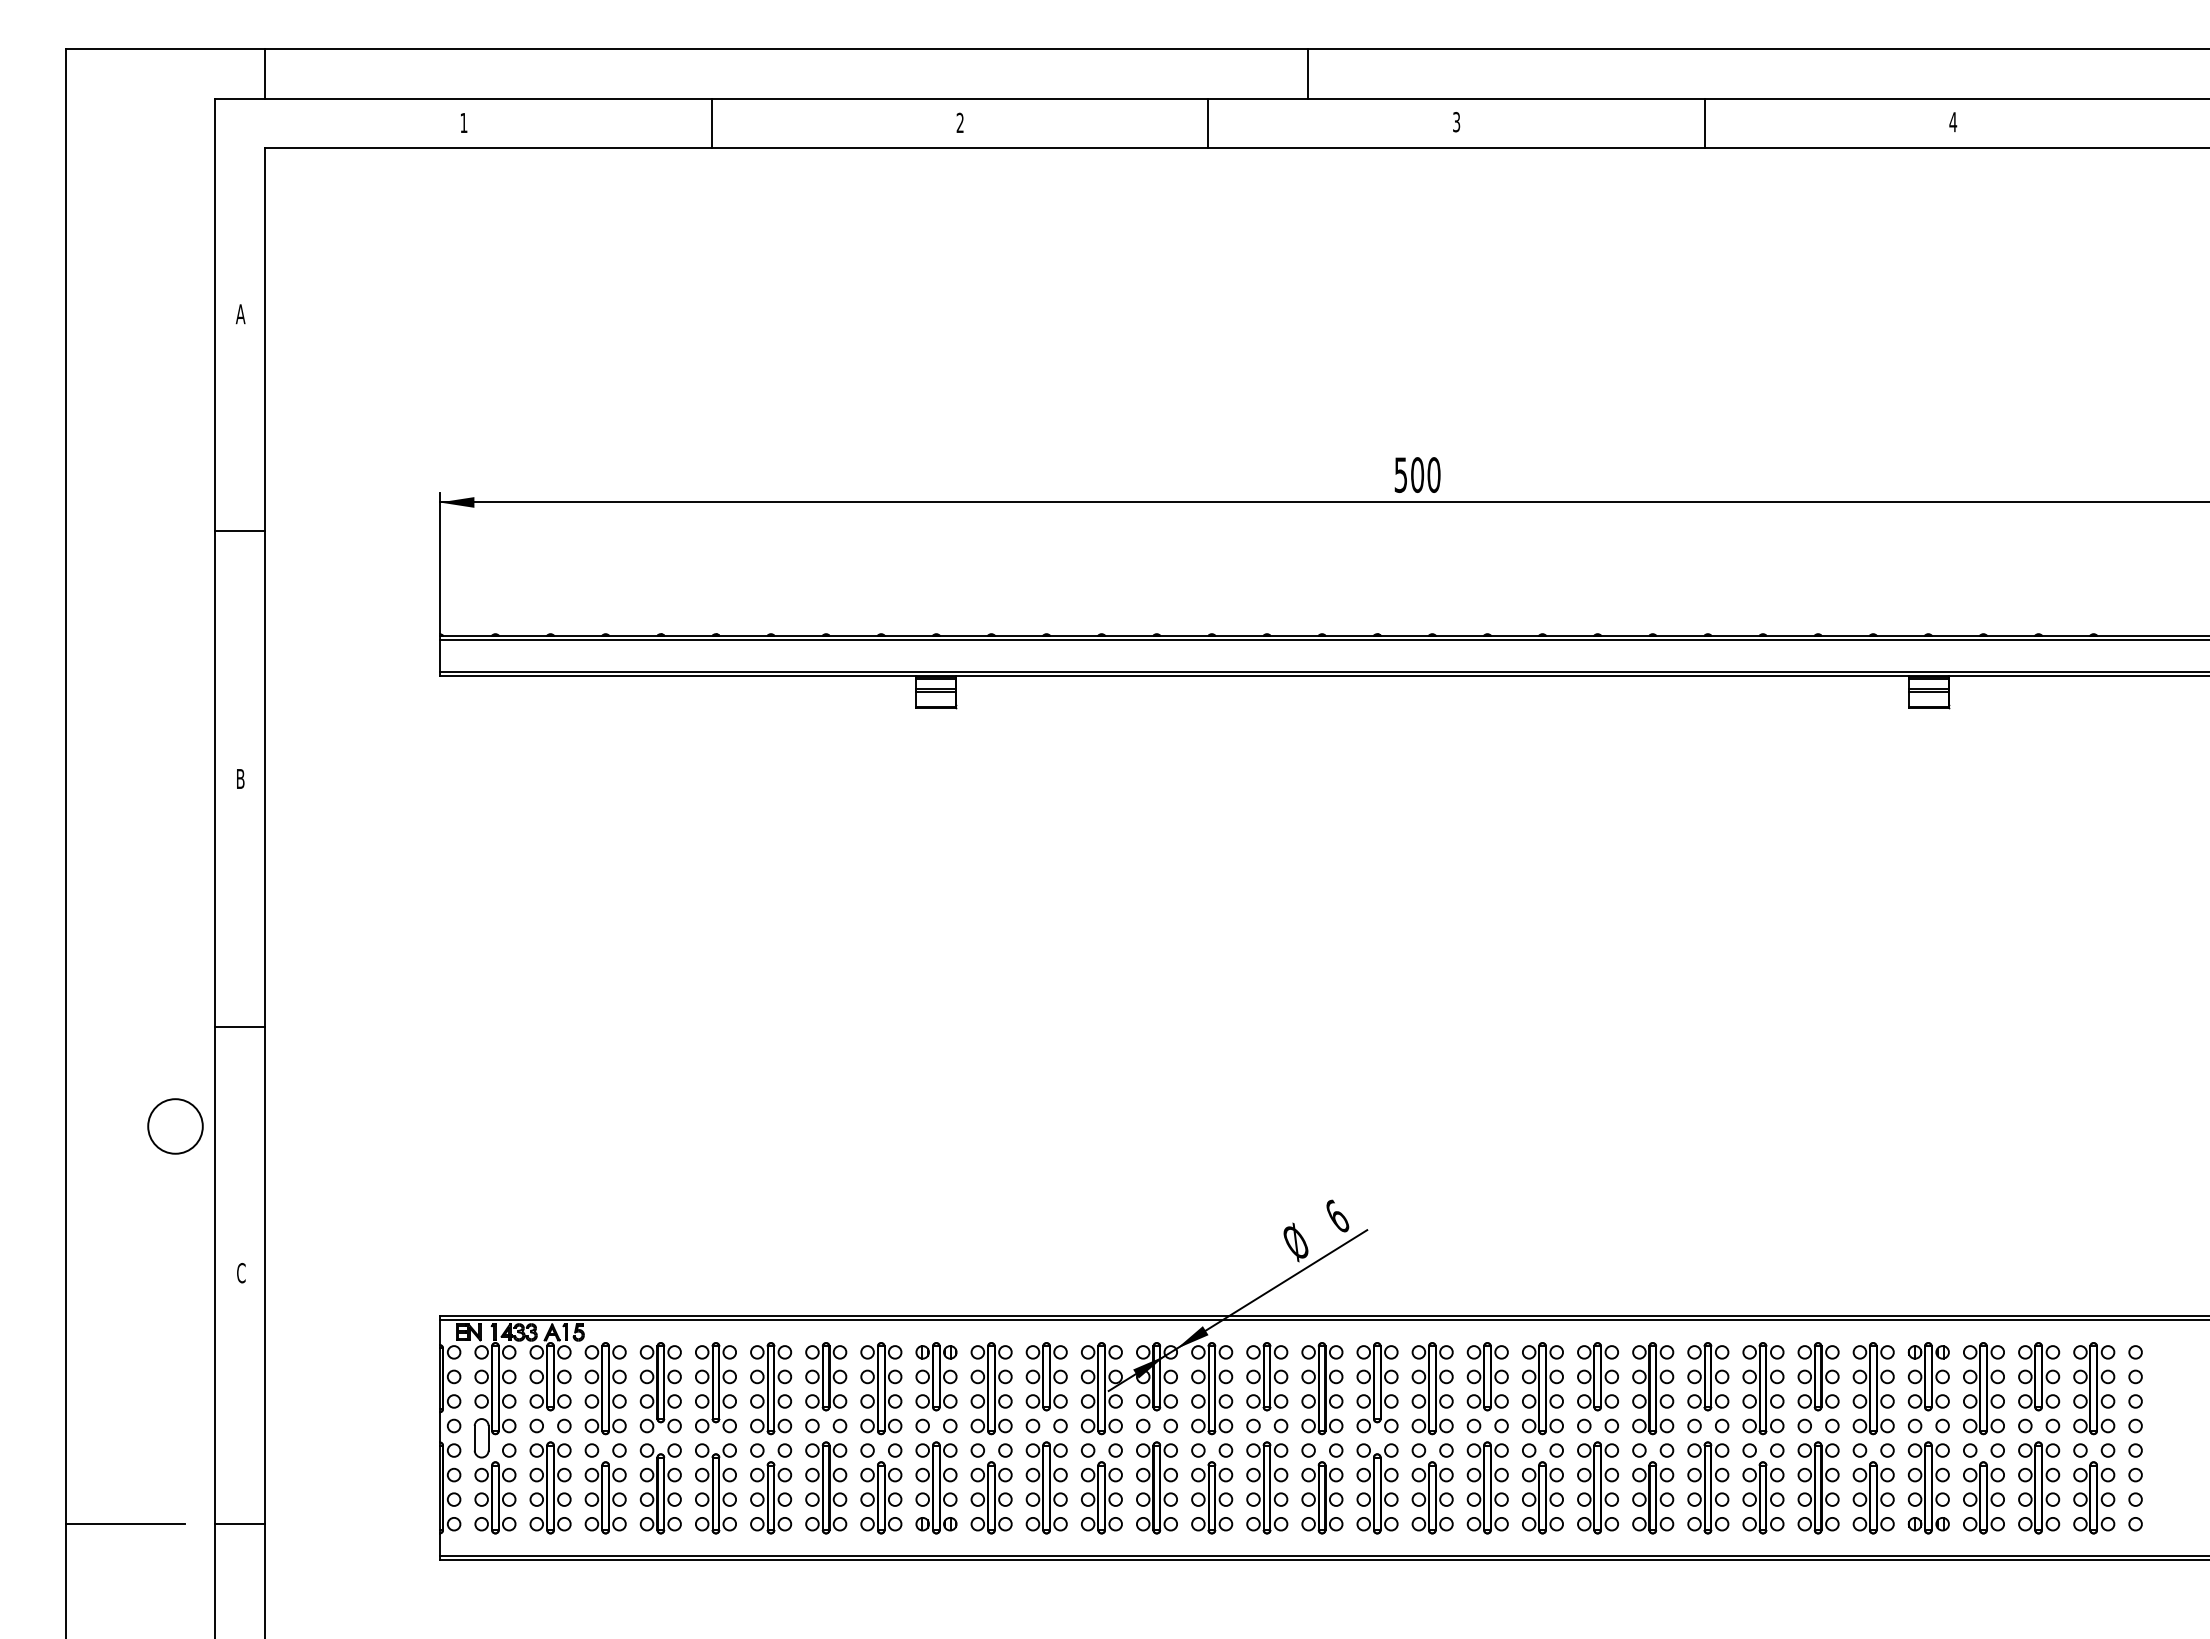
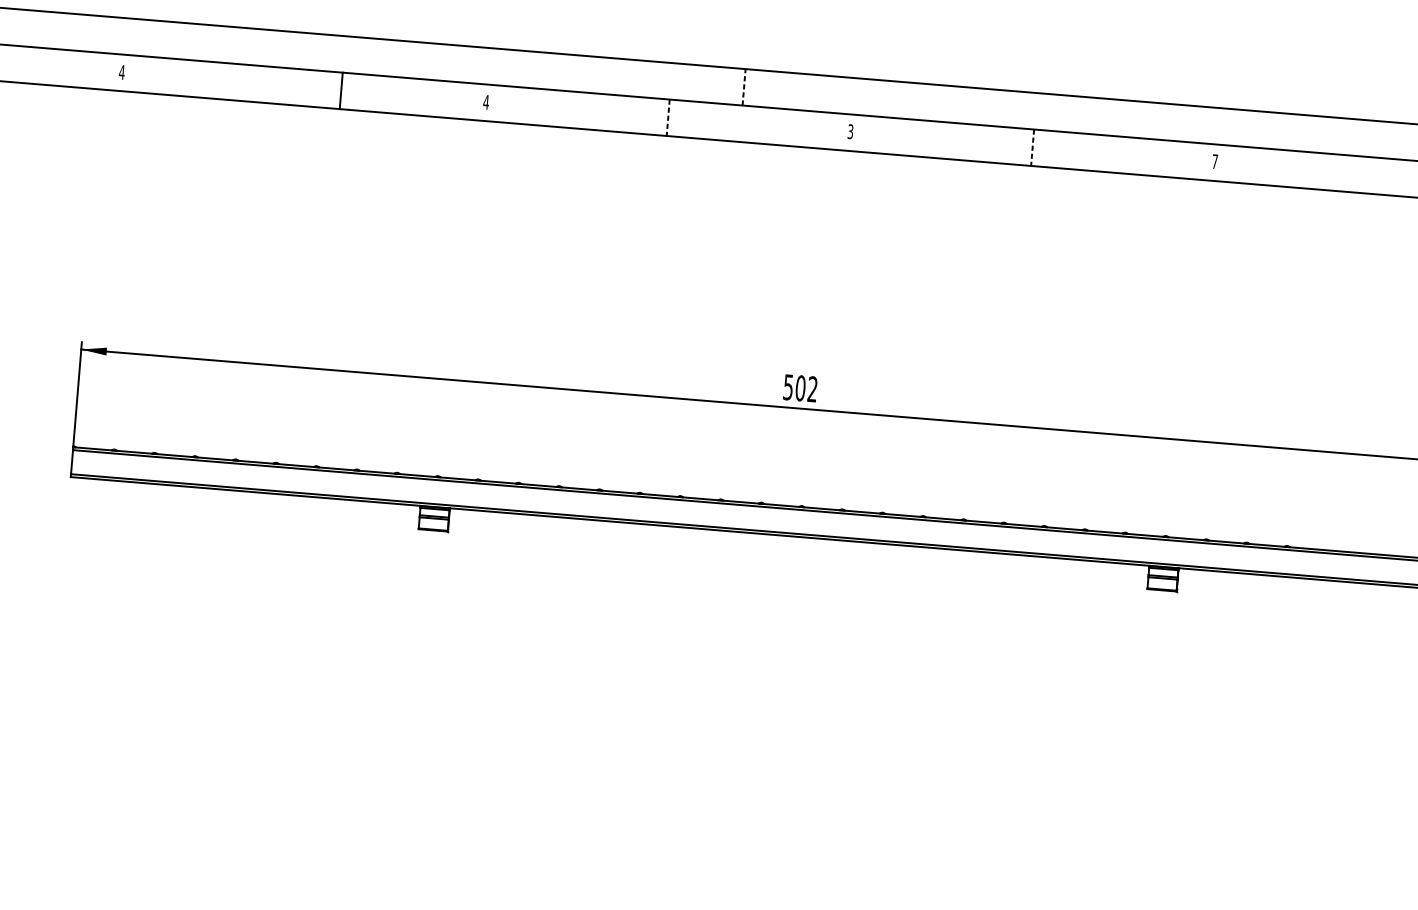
line: (1307, 73) -> (744, 87), solid -> dashed
text: (463, 122) -> (121, 72), 1 -> 4
text: (960, 122) -> (486, 102), 2 -> 4
text: (1953, 122) -> (1215, 161), 4 -> 7
line: (711, 123) -> (341, 90), moved
line: (1208, 123) -> (668, 117), solid -> dashed
line: (1704, 123) -> (1032, 147), solid -> dashed
text: (1433, 474) -> (812, 388), 500 -> 502

